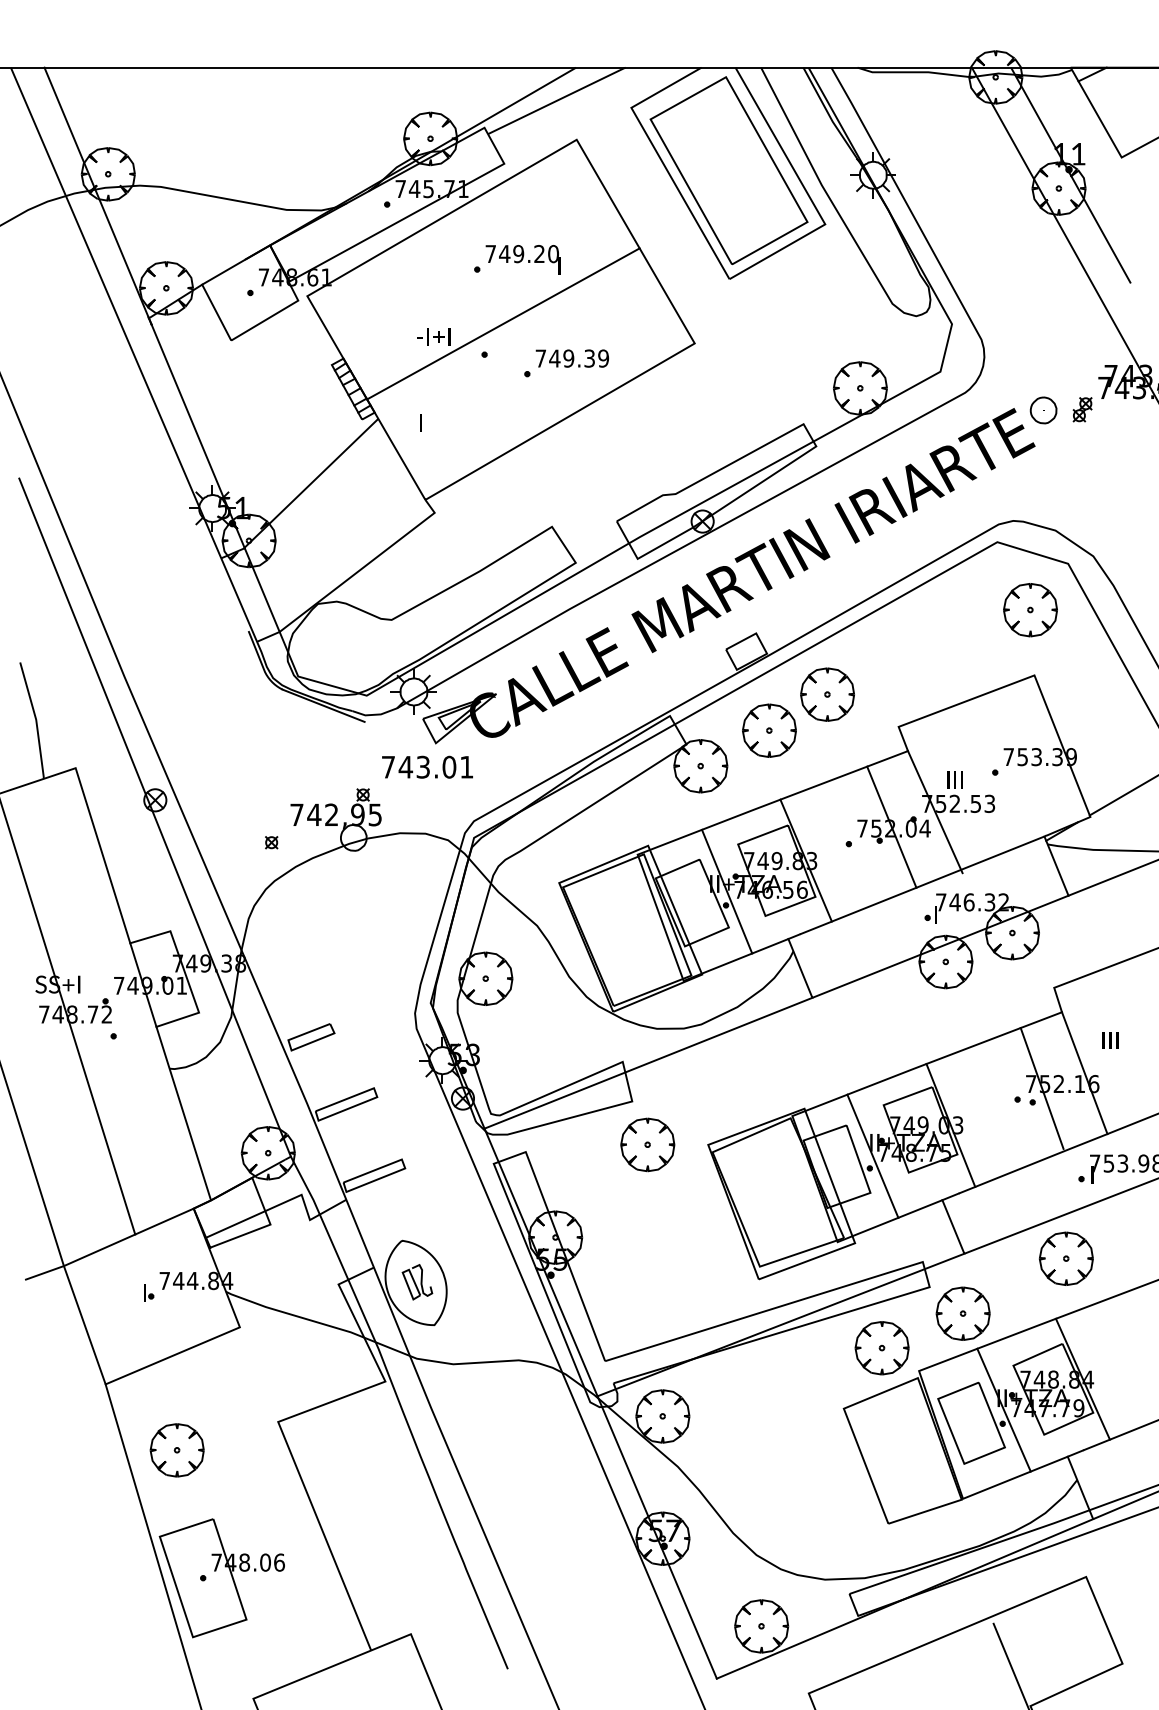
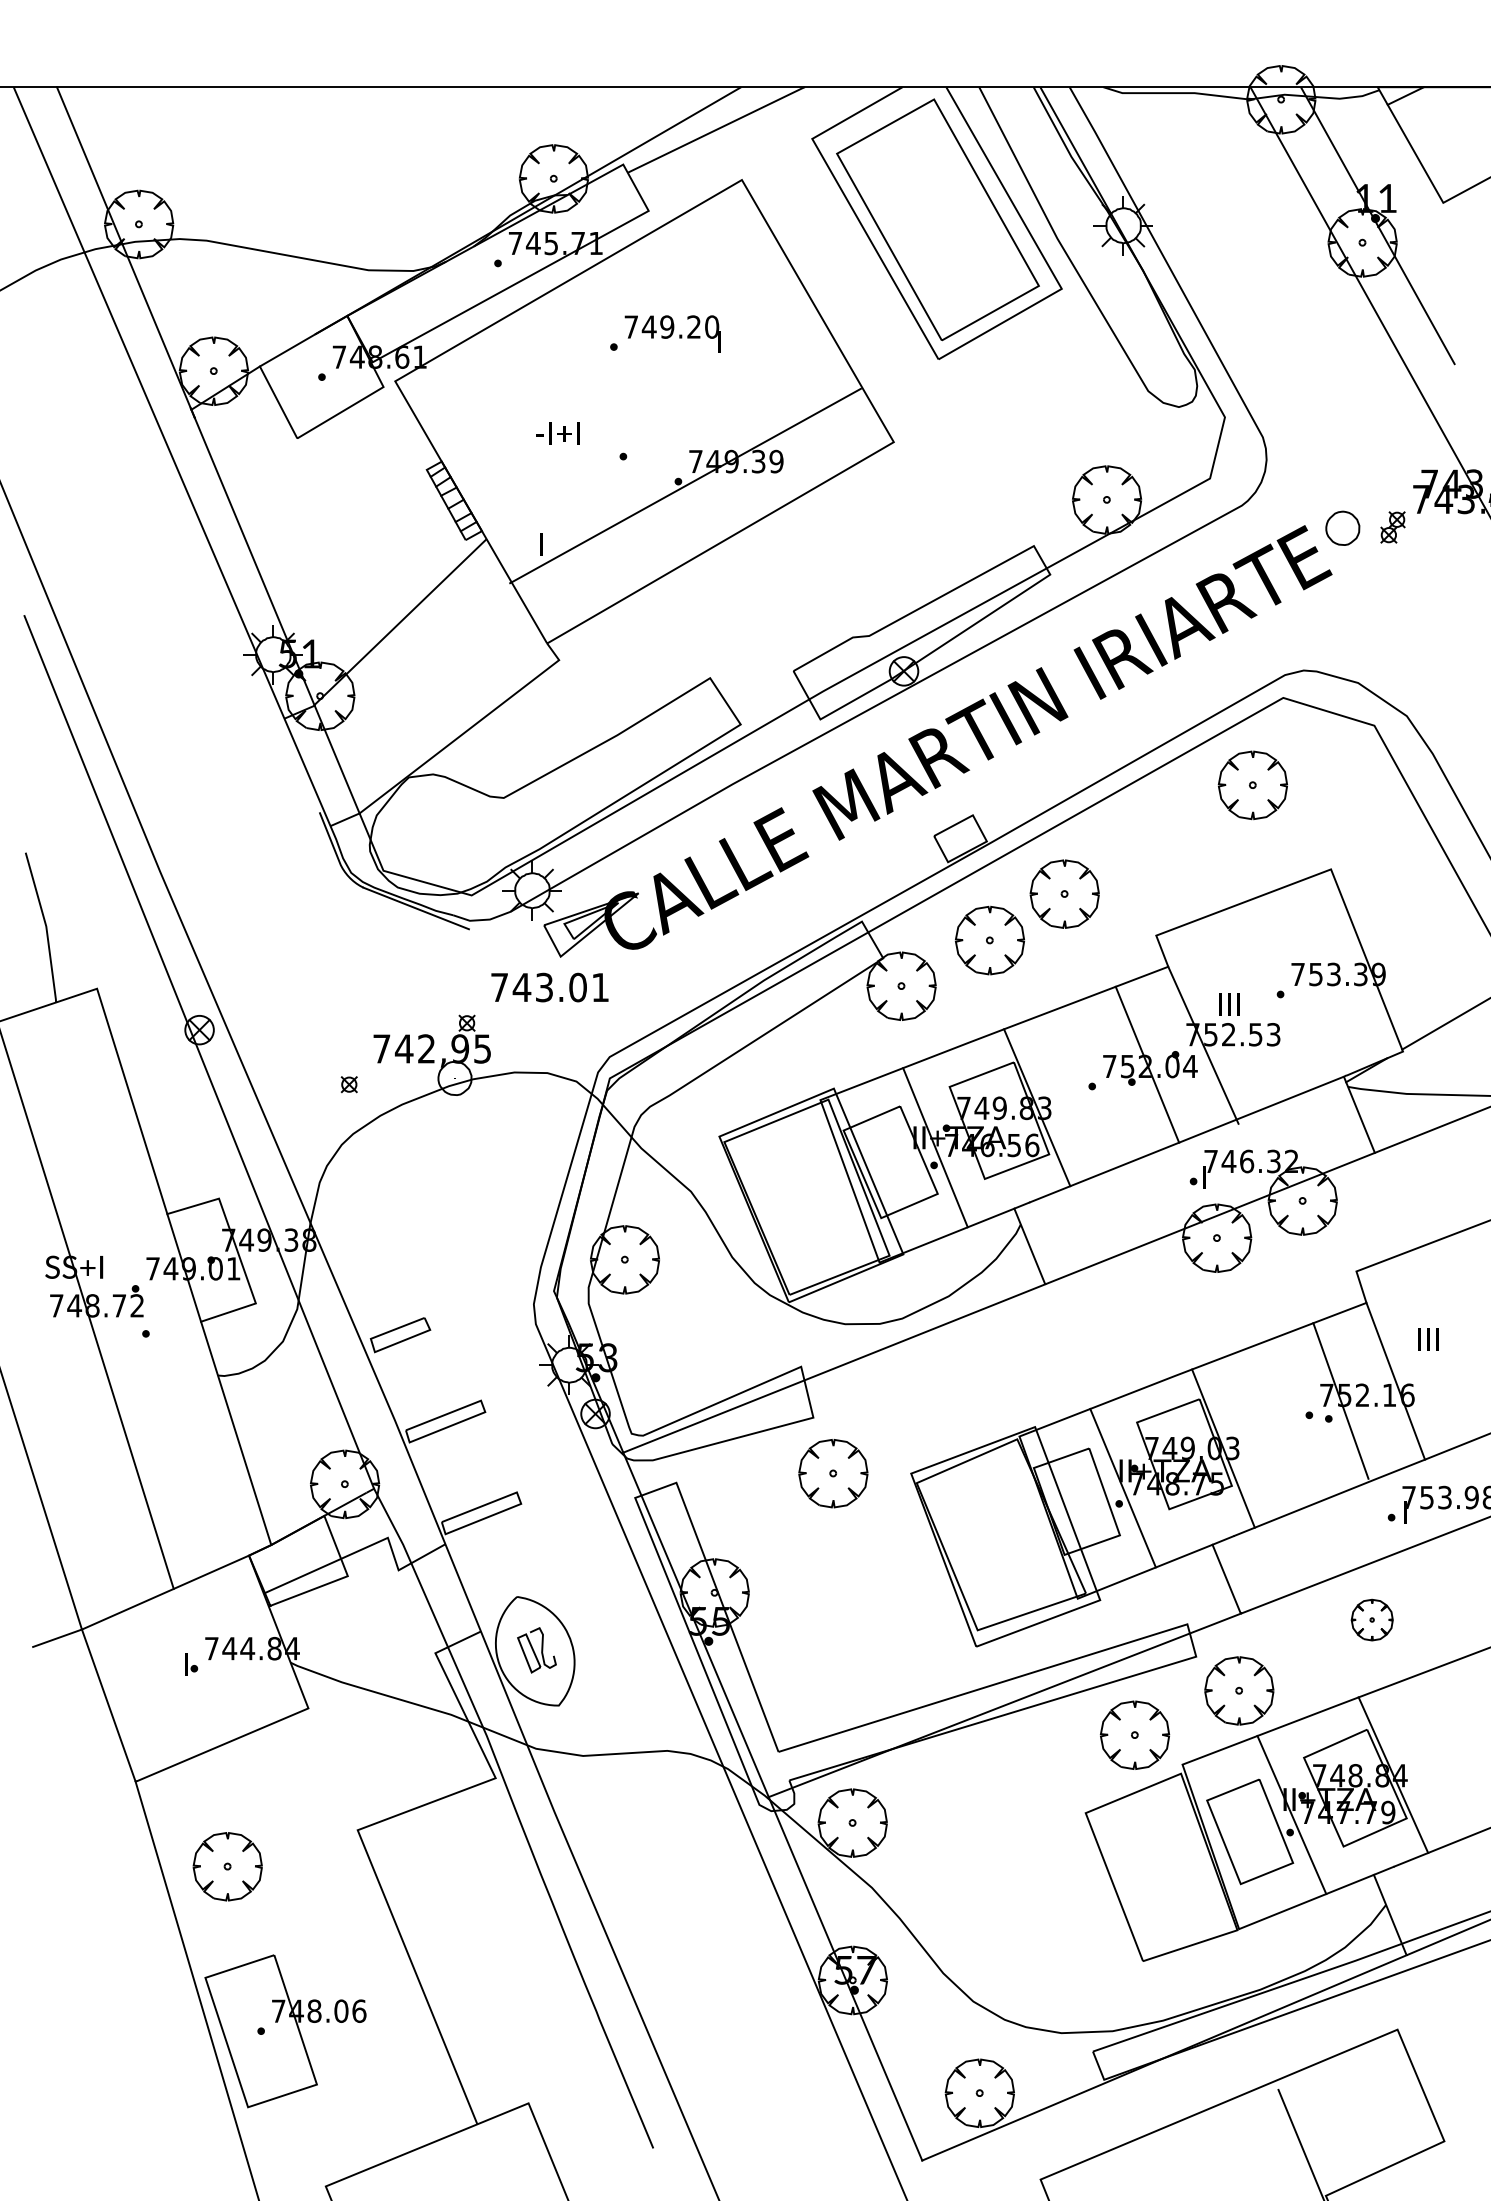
line: (503, 323) -> (685, 485), moved
part: (1030, 610) -> (1252, 785), moved
part: (1066, 1258) -> (1372, 1619), size x0.6

